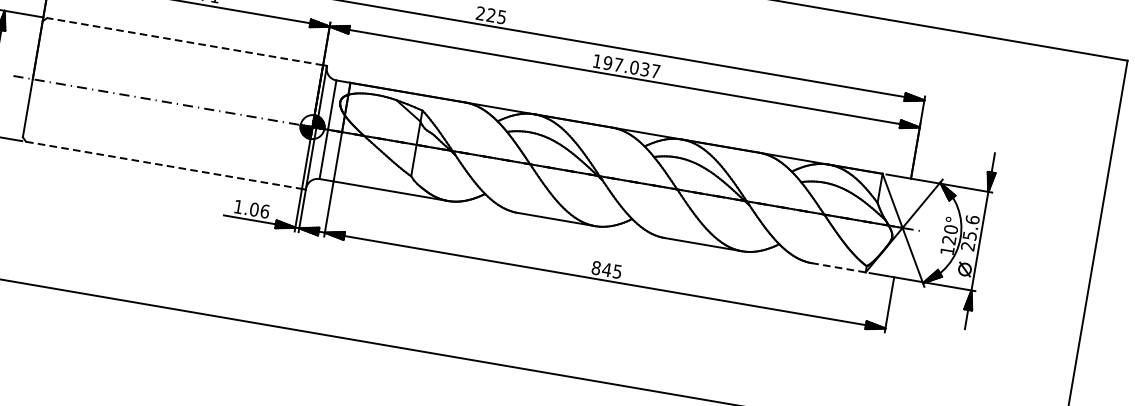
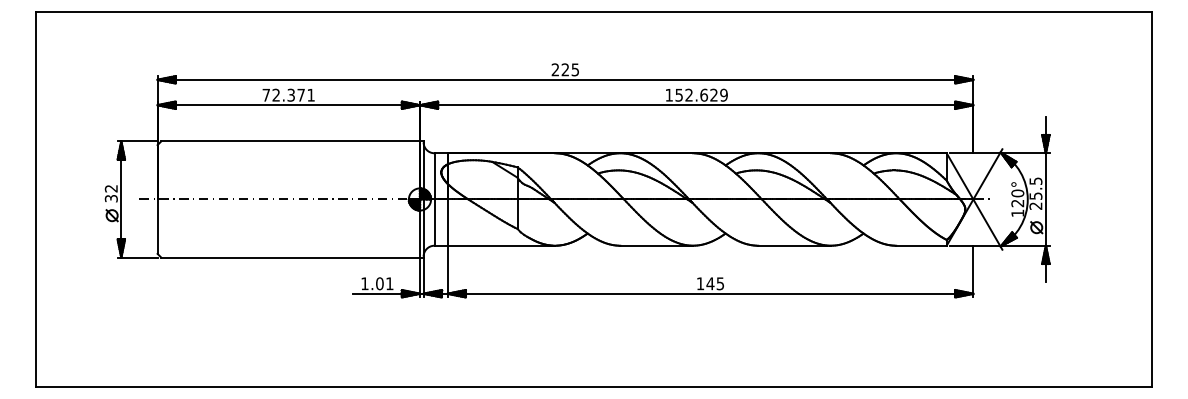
line: (185, 41) -> (290, 141), dashed -> solid
text: (631, 66) -> (701, 94), 197.037 -> 152.629
line: (164, 165) -> (291, 257), dashed -> solid
text: (264, 211) -> (389, 283), 1.06 -> 1.01
text: (972, 220) -> (1035, 181), 25.6 -> 25.5
text: (596, 267) -> (700, 283), 845 -> 145
line: (837, 267) -> (920, 245), dashed -> solid

